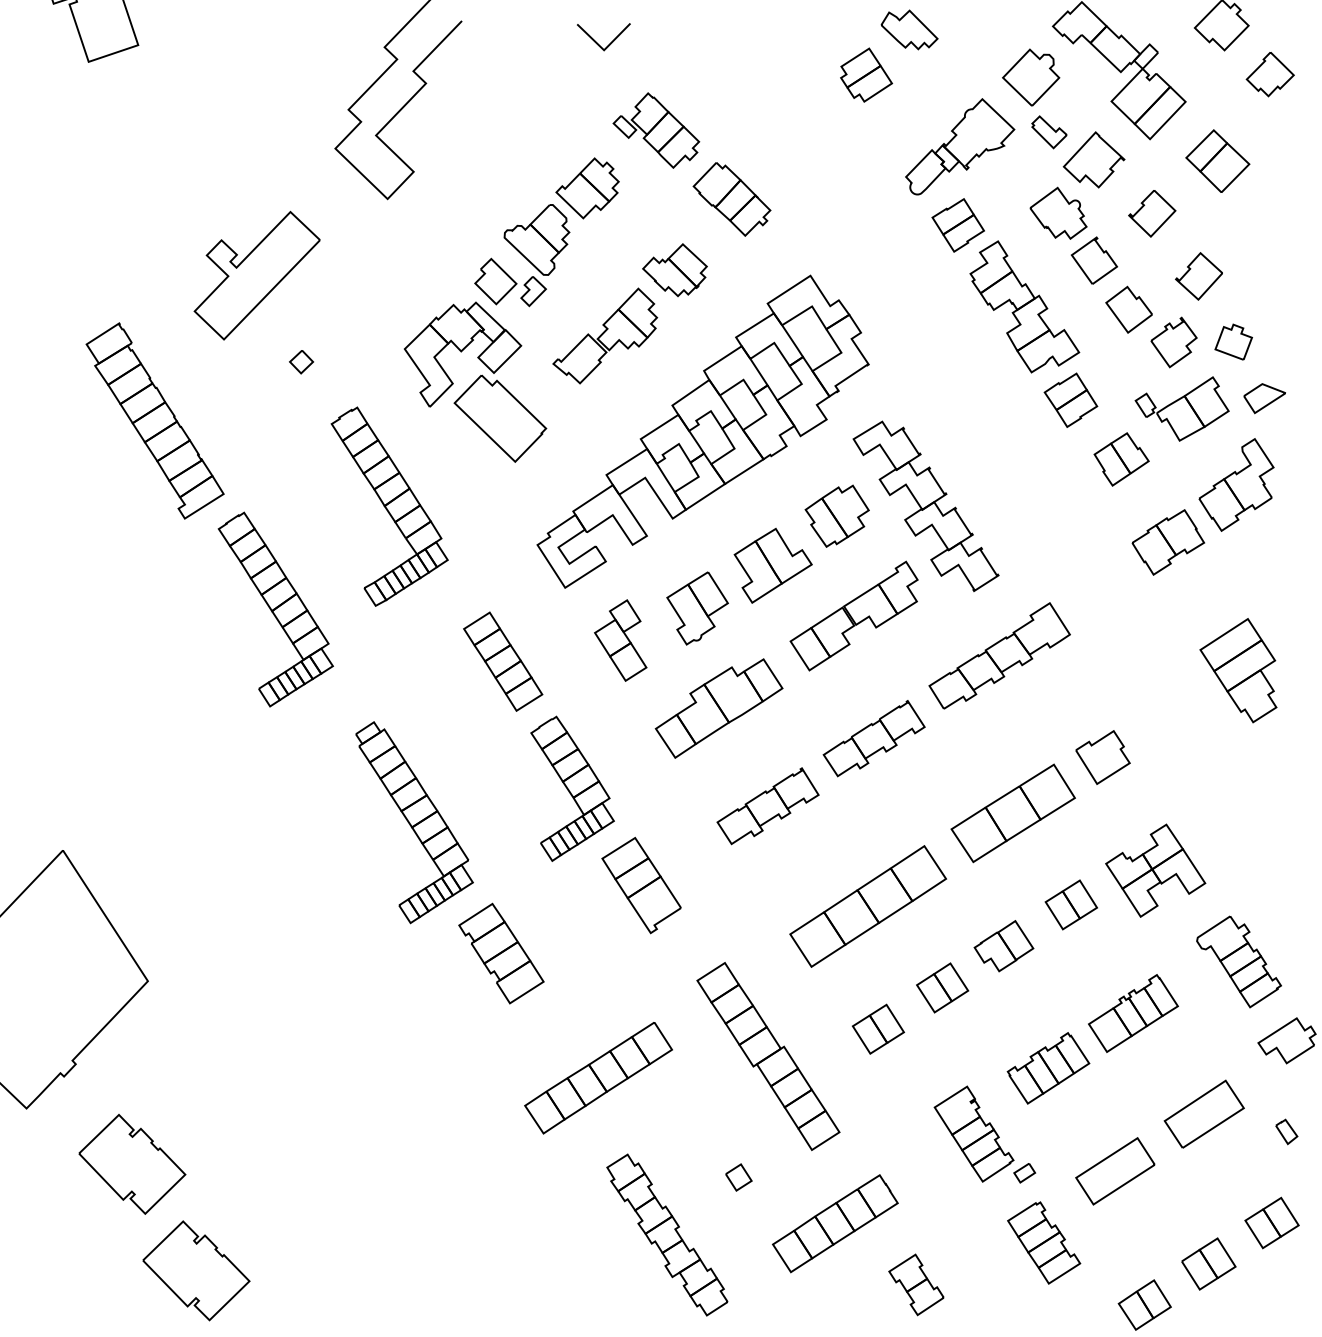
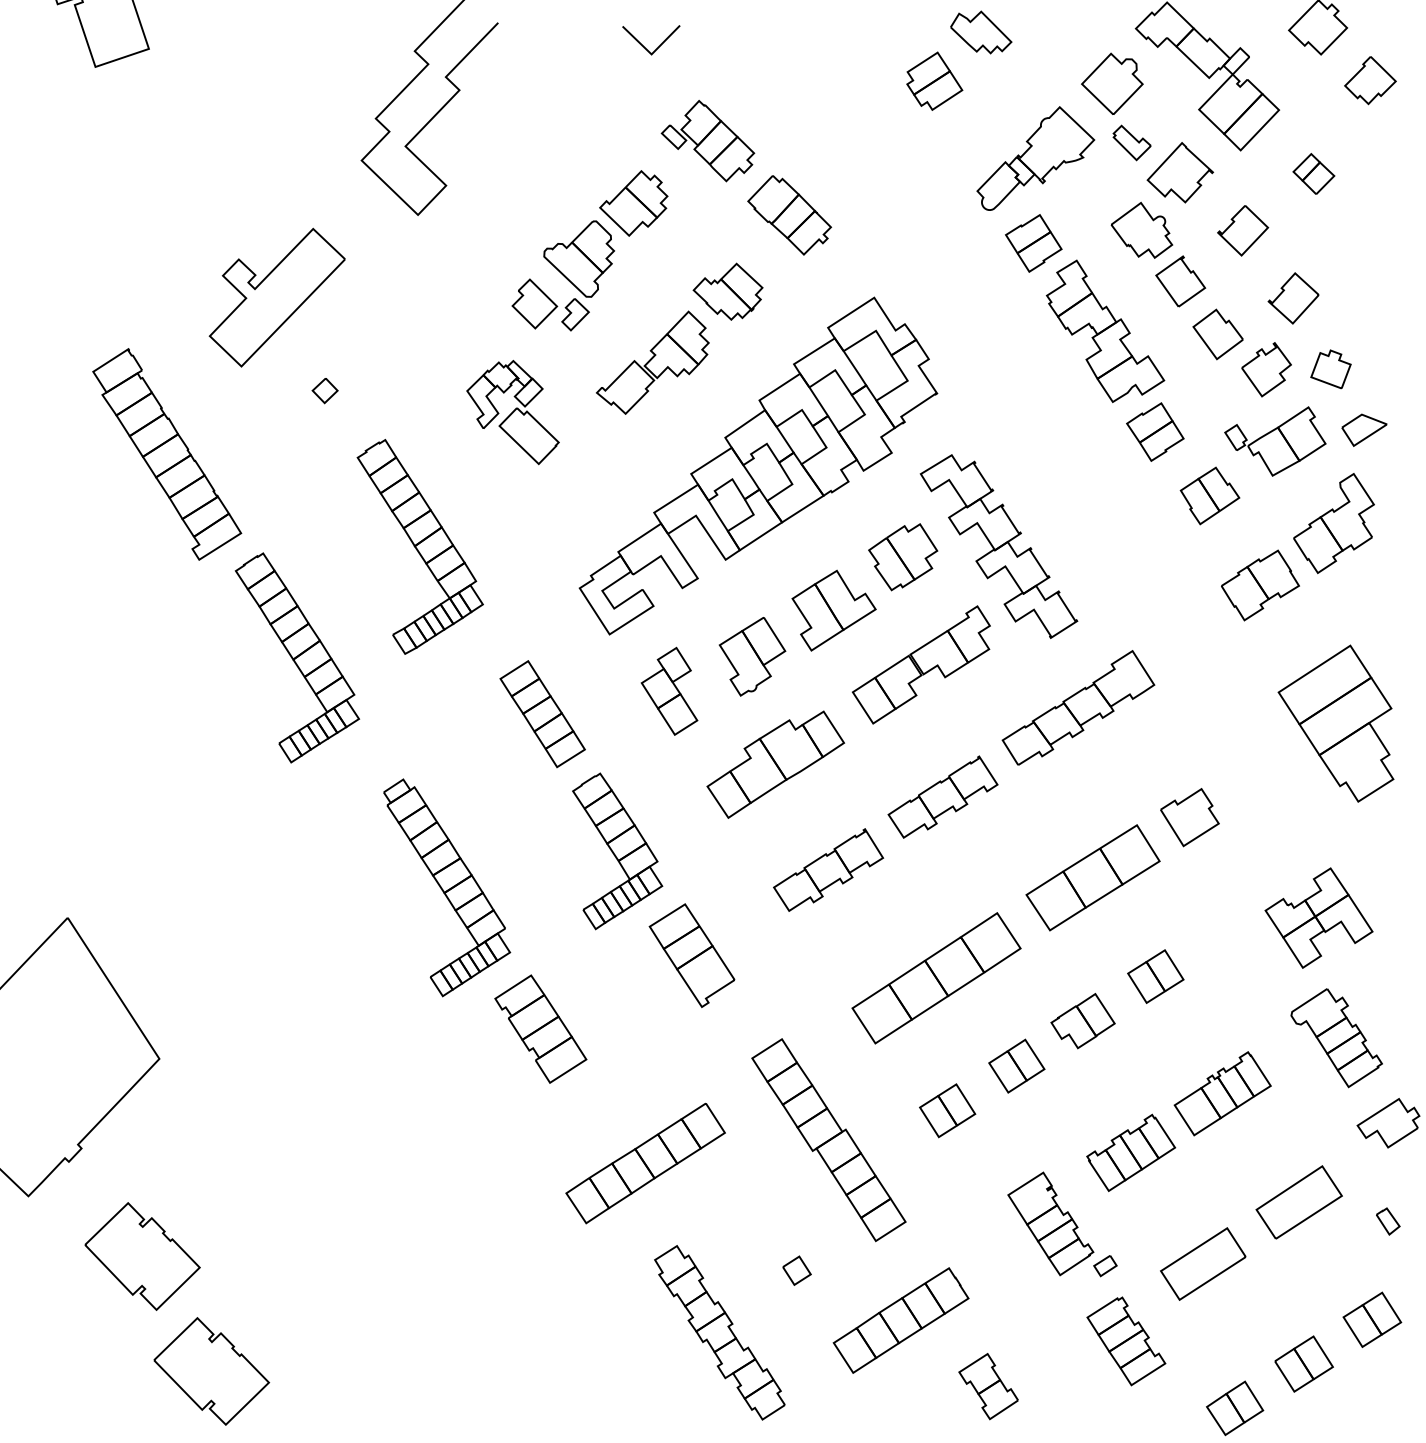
part: (1217, 160) -> (1313, 173), size x0.6
part: (475, 381) -> (512, 411), size x0.6
part: (1238, 670) -> (1336, 723), size x1.4
part: (1155, 870) -> (1318, 917), moved

